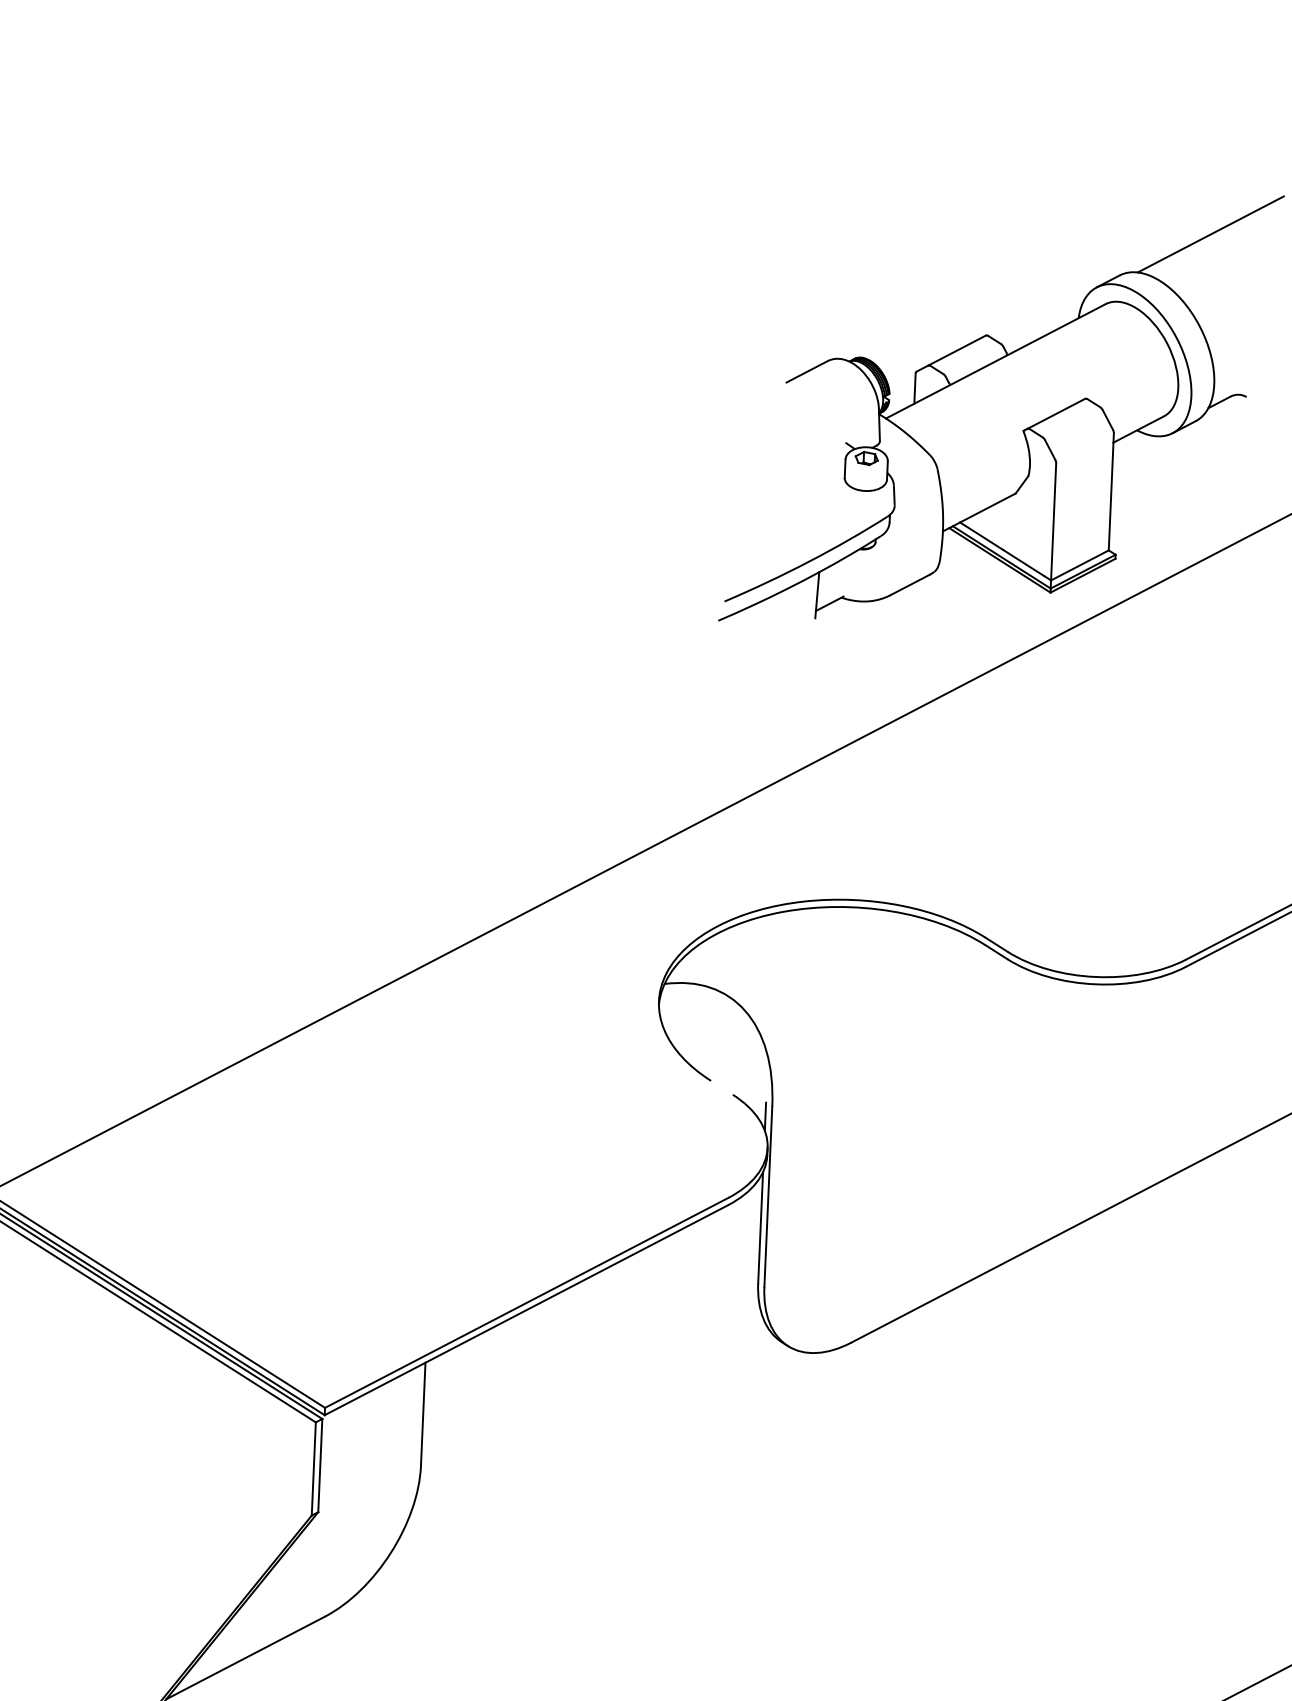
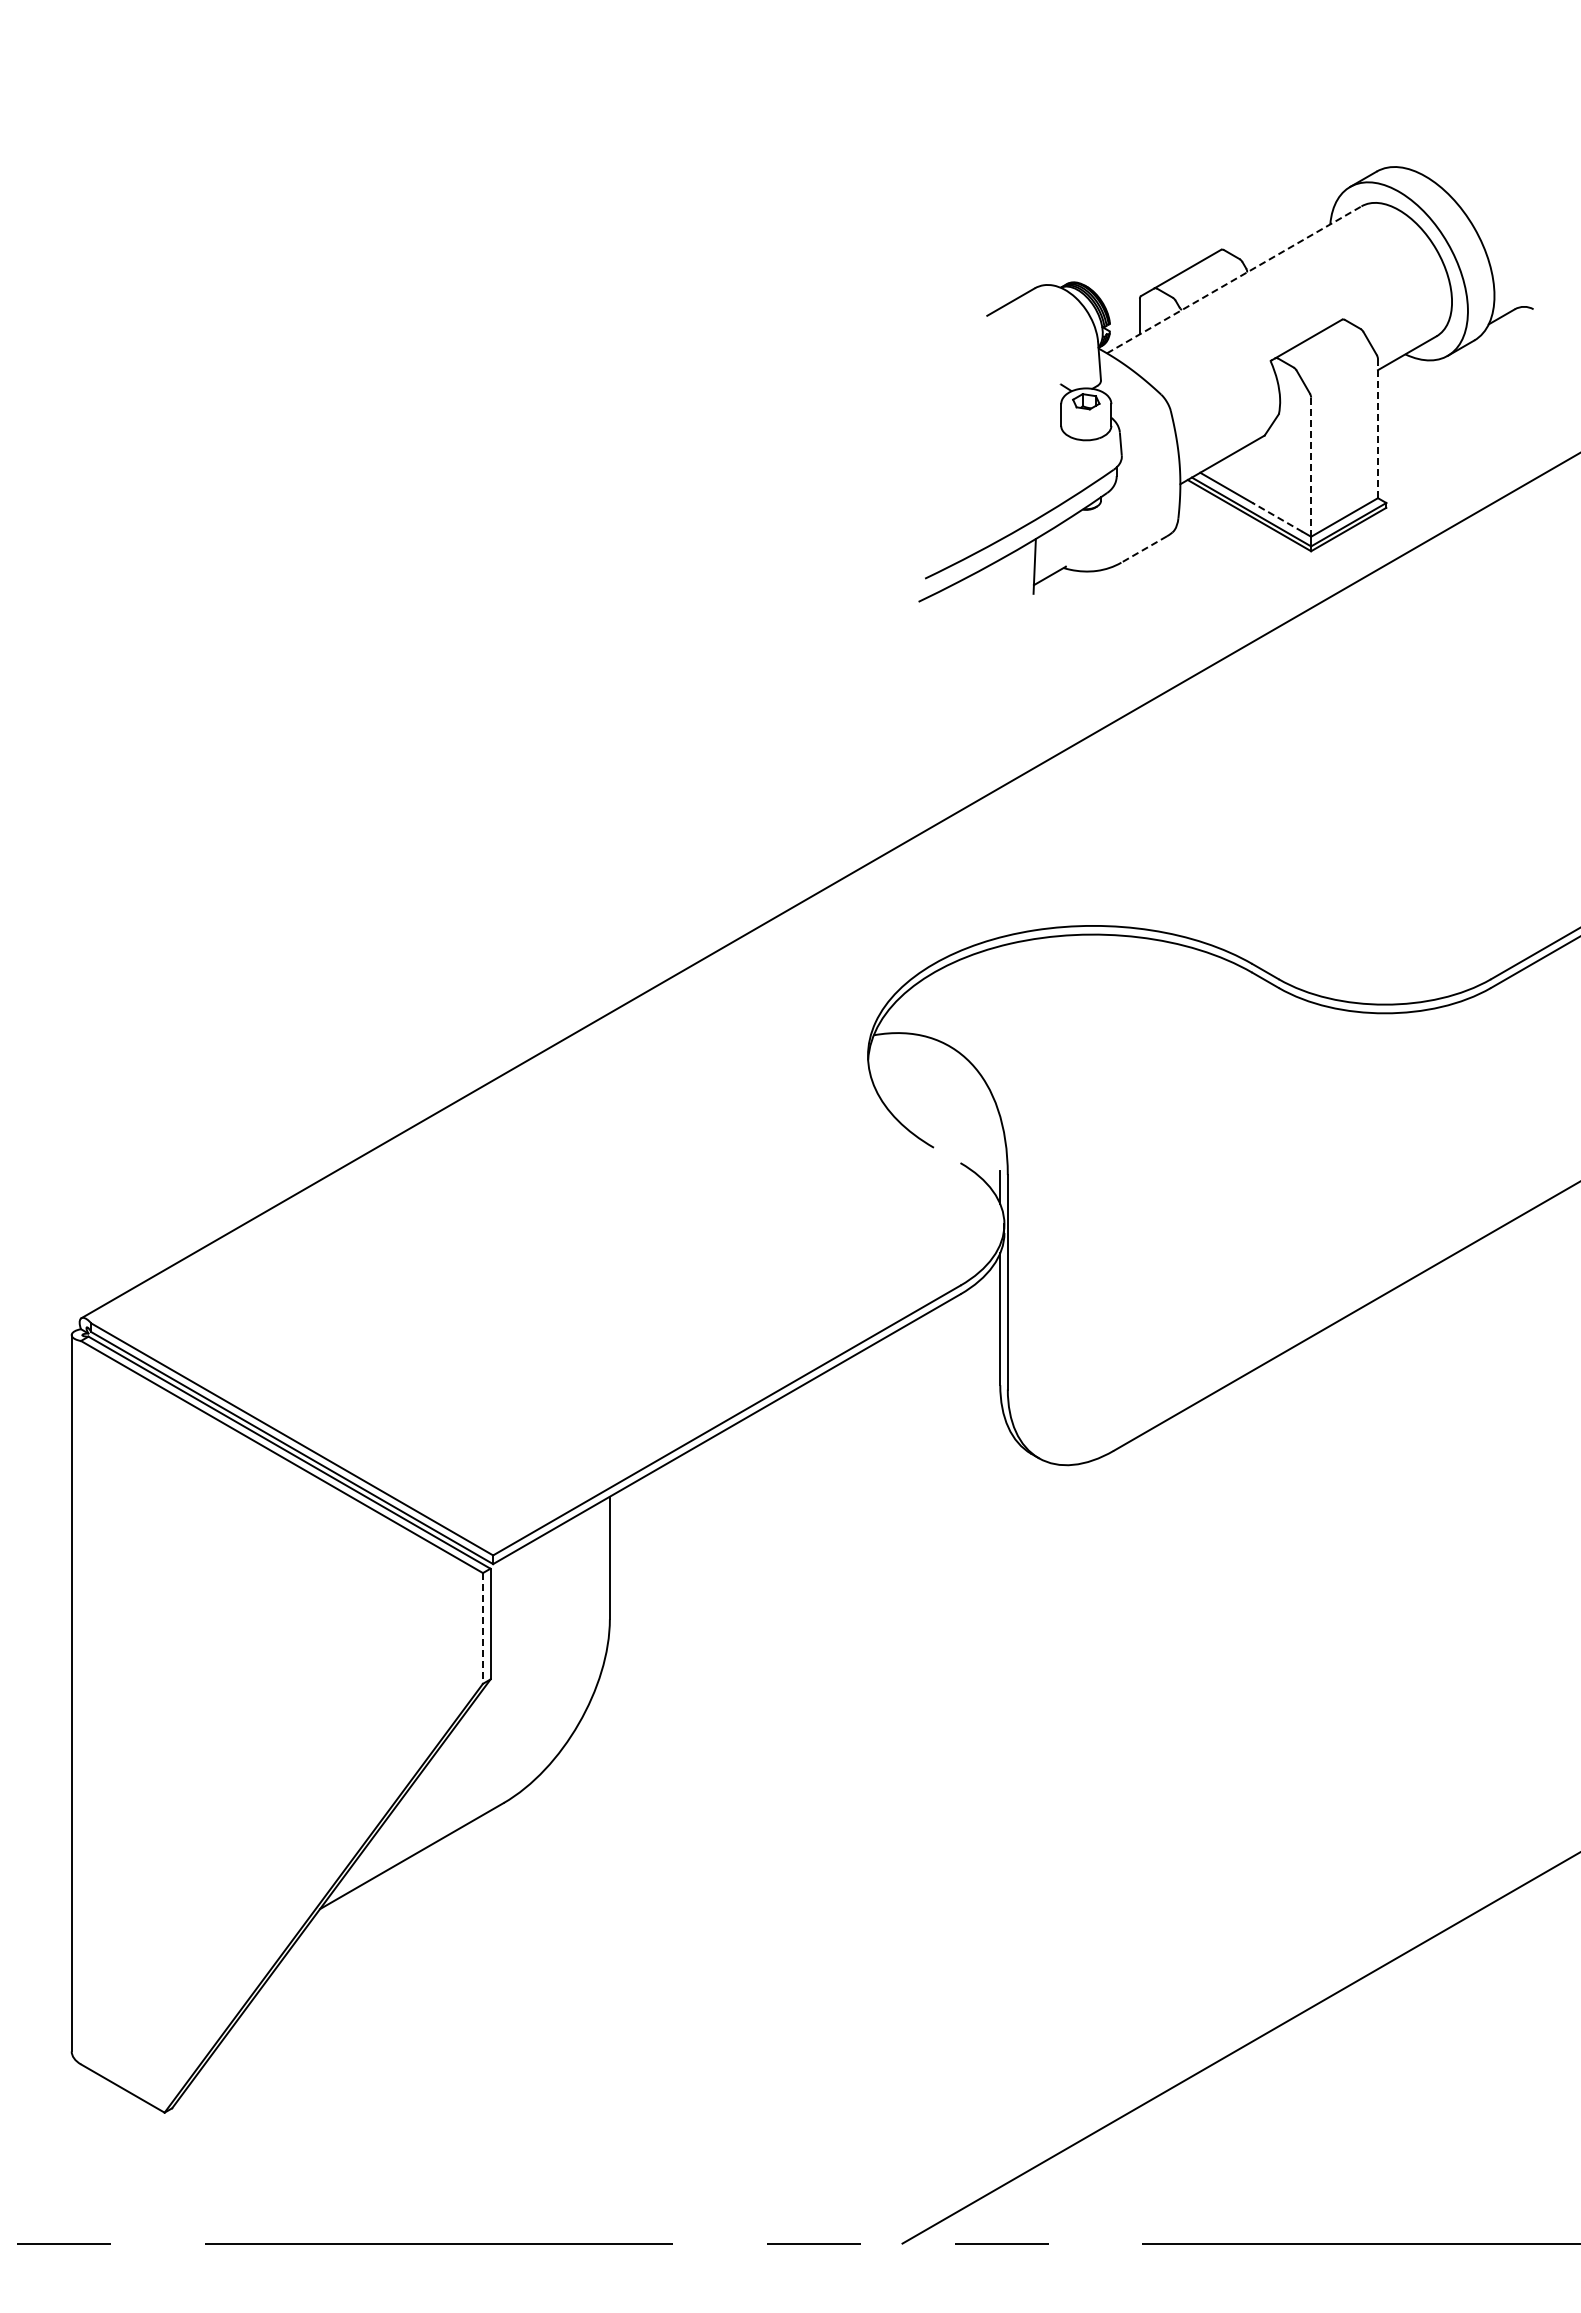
line: (1210, 234) -> (1482, 118), removed
line: (996, 361) -> (1234, 279), solid -> dashed
line: (1110, 491) -> (1377, 428), solid -> dashed
line: (1053, 522) -> (1311, 467), solid -> dashed
line: (1023, 562) -> (1277, 517), solid -> dashed
line: (909, 584) -> (1143, 549), solid -> dashed
line: (313, 1469) -> (482, 1628), solid -> dashed

